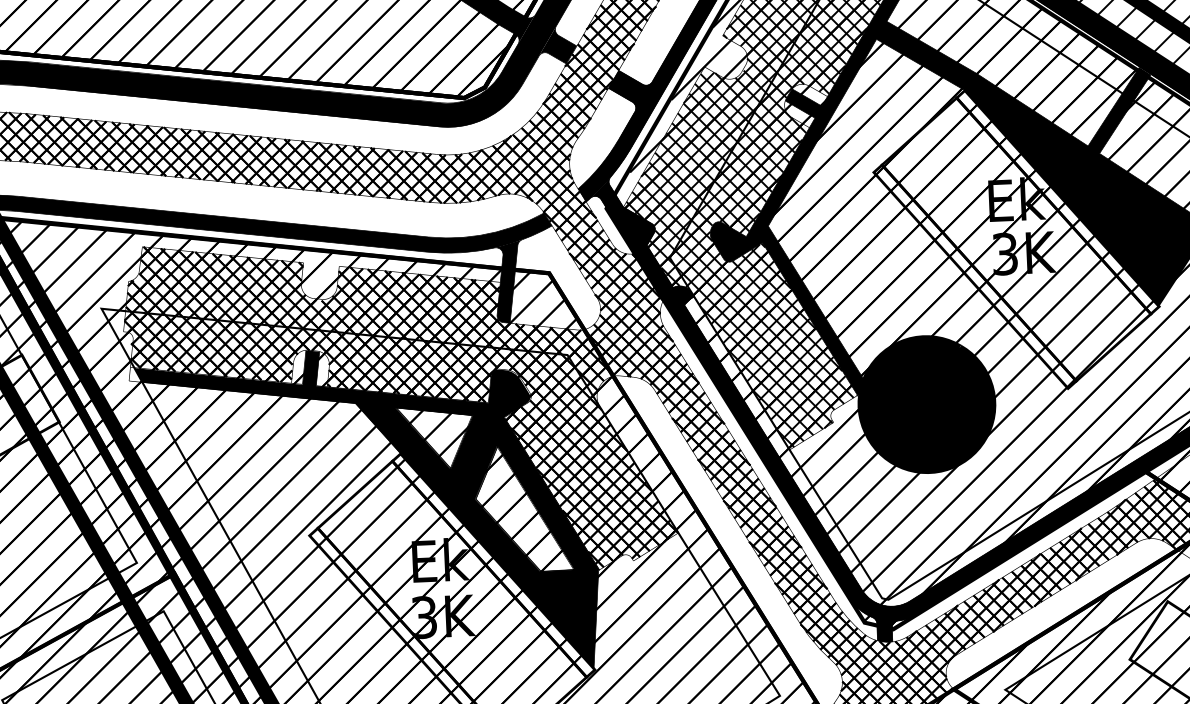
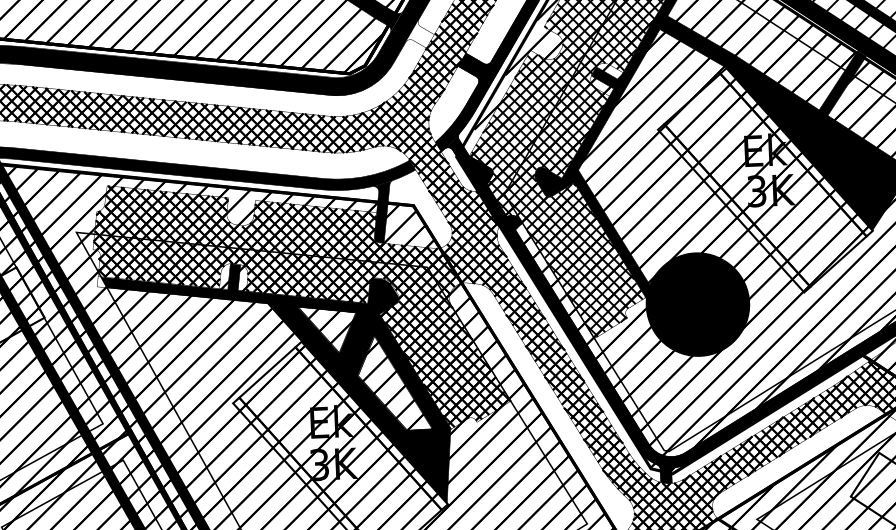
fill: (557, 44) -> (419, 33), removed

